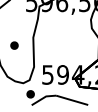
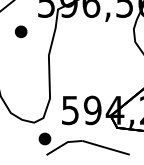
part: (14, 45) -> (21, 31), moved

